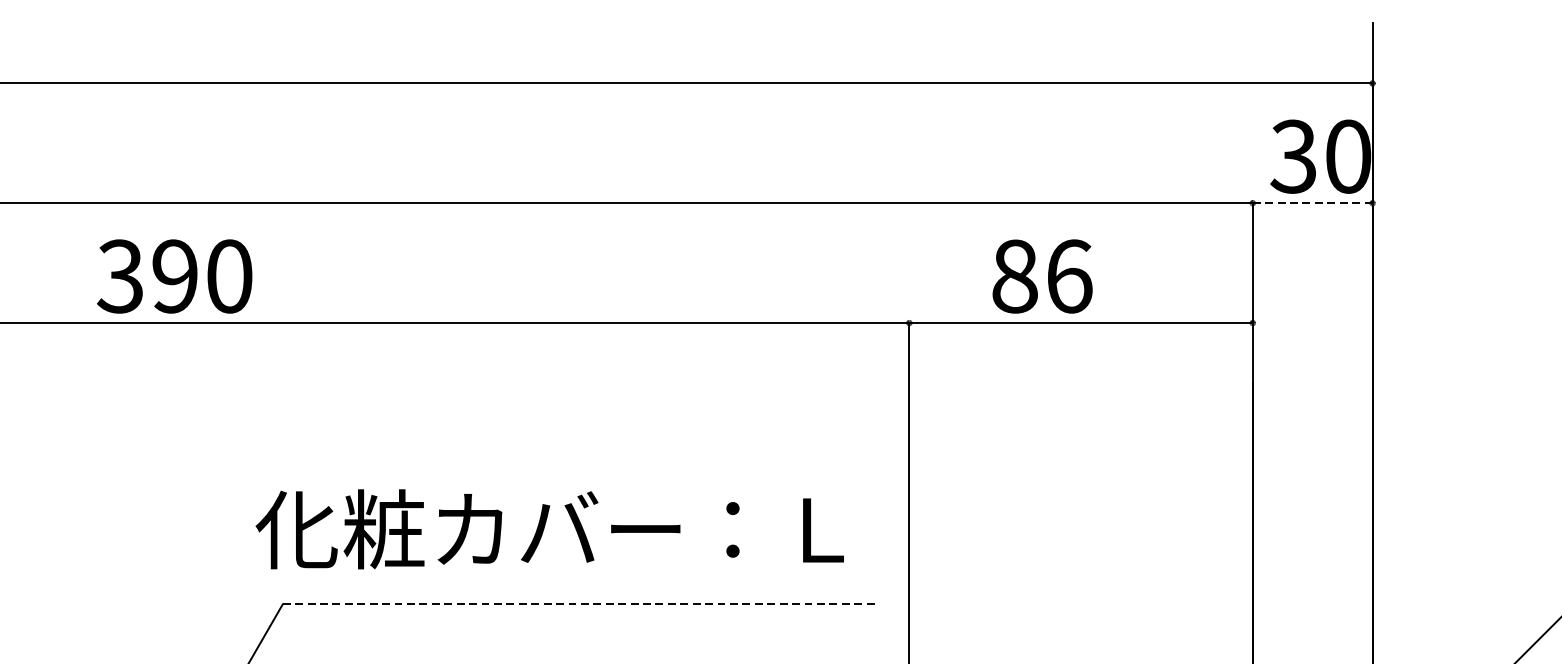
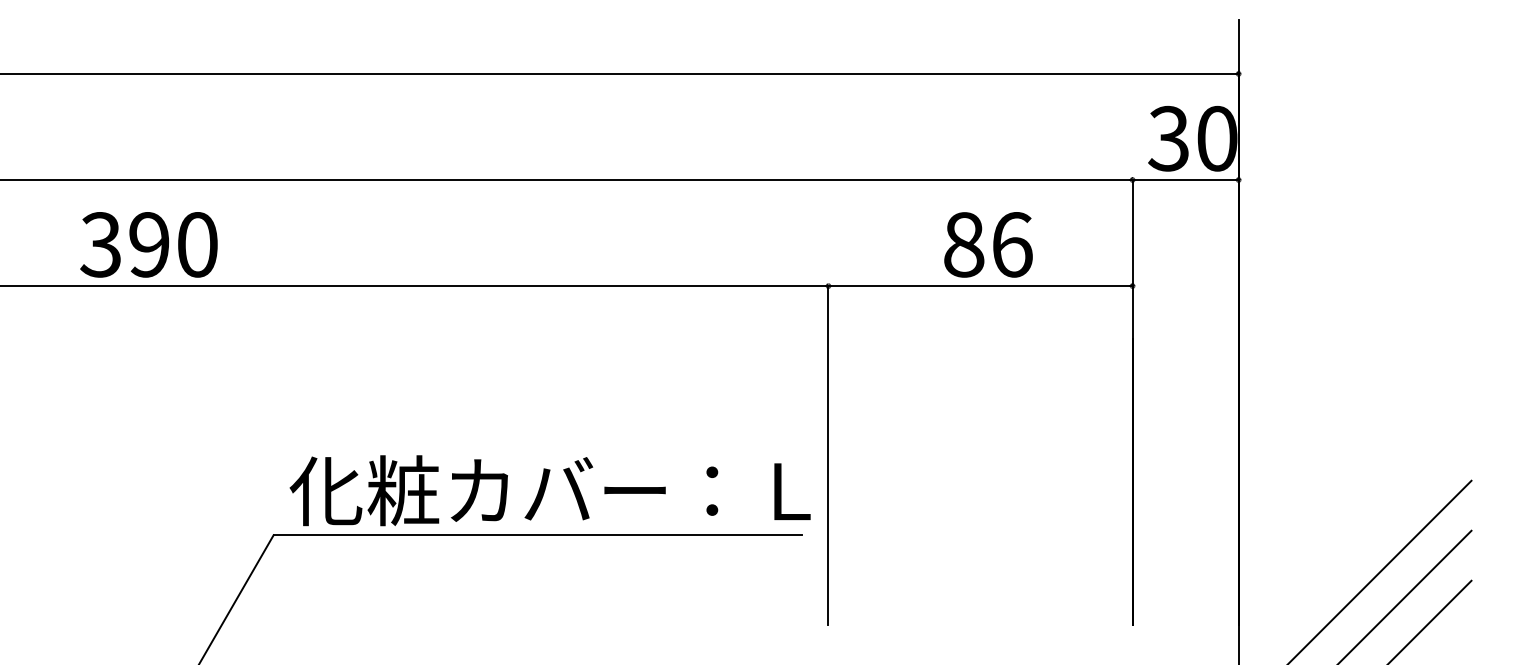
line: (1313, 203) -> (1186, 180), dashed -> solid
text: (174, 276) -> (148, 244), moved
text: (1042, 276) -> (988, 244), moved
text: (549, 529) -> (549, 490), moved
line: (580, 604) -> (537, 535), dashed -> solid

